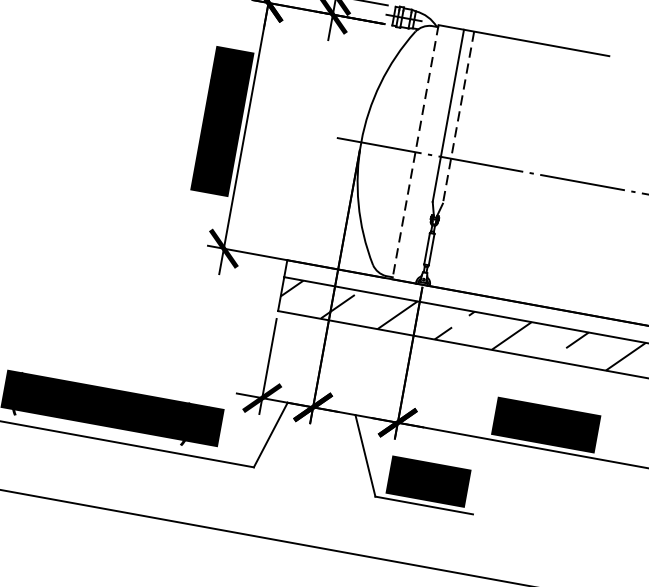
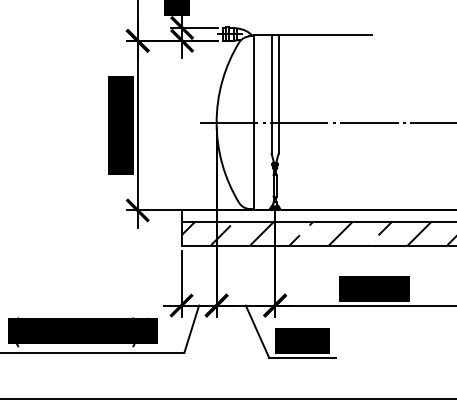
line: (458, 117) -> (278, 94), dashed -> solid
line: (416, 152) -> (254, 122), dashed -> solid

